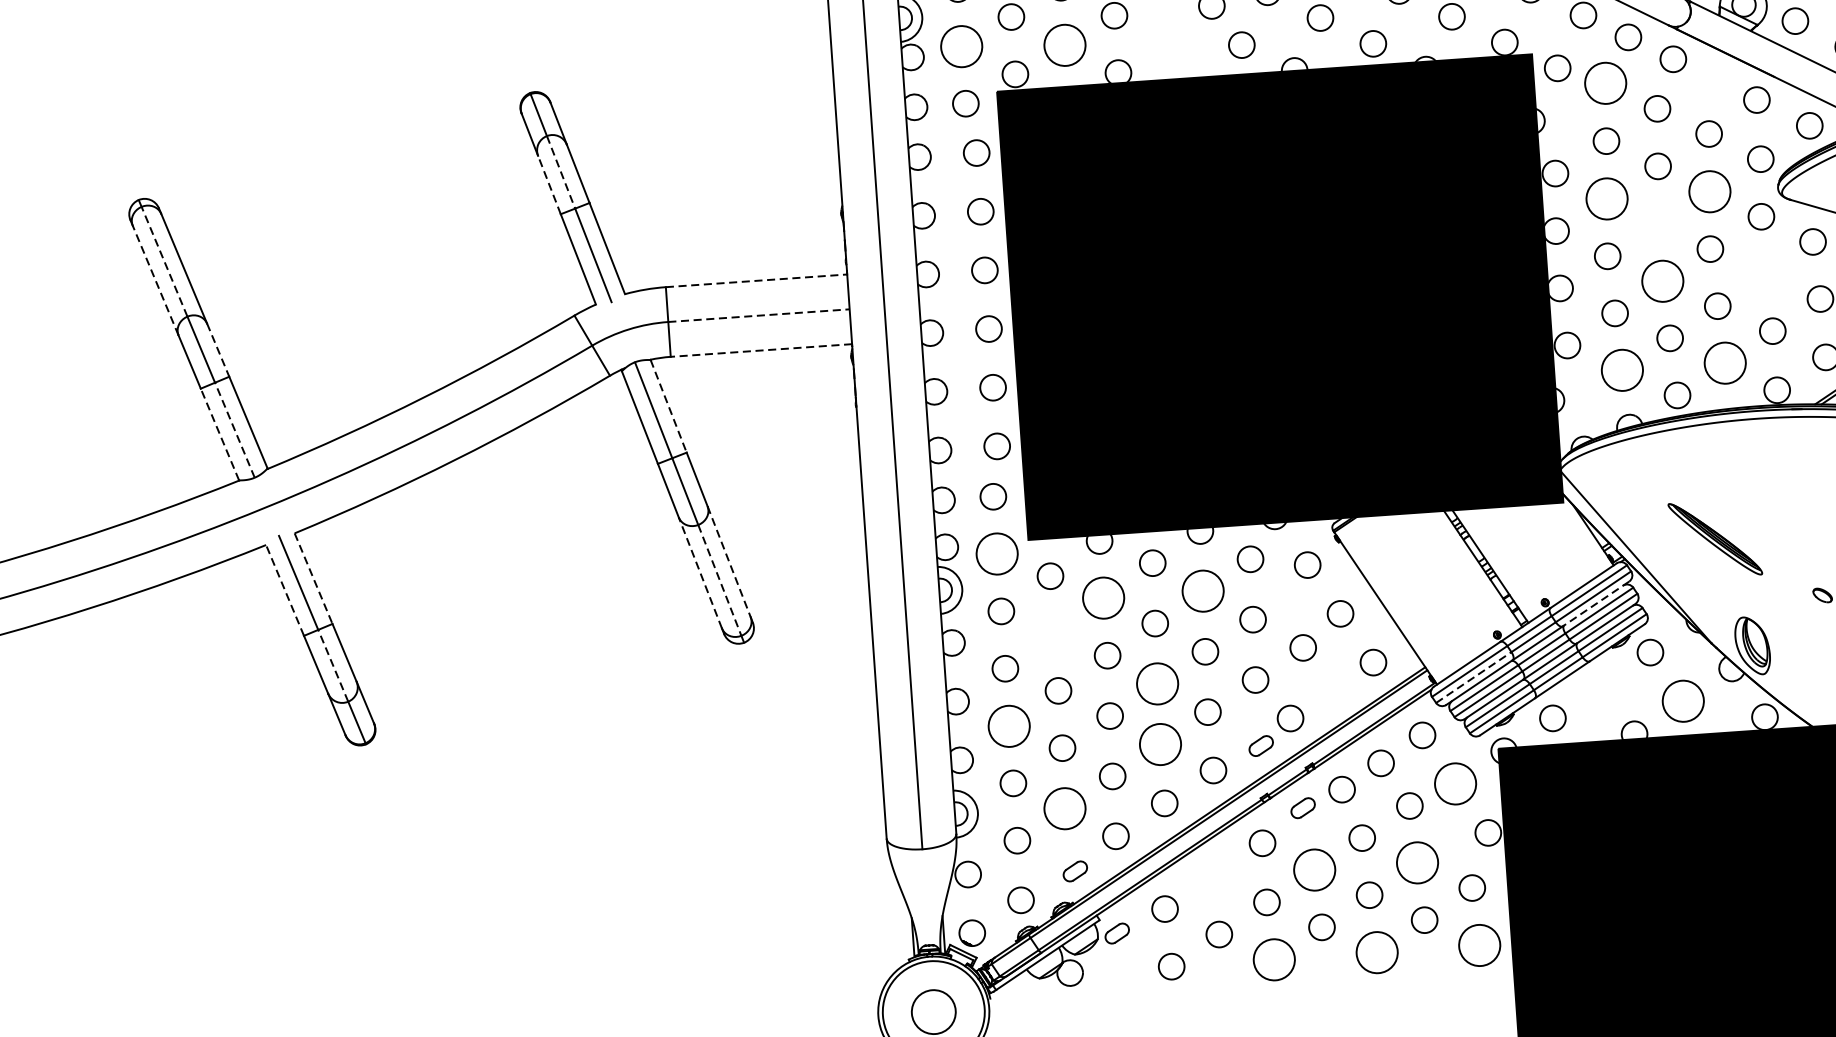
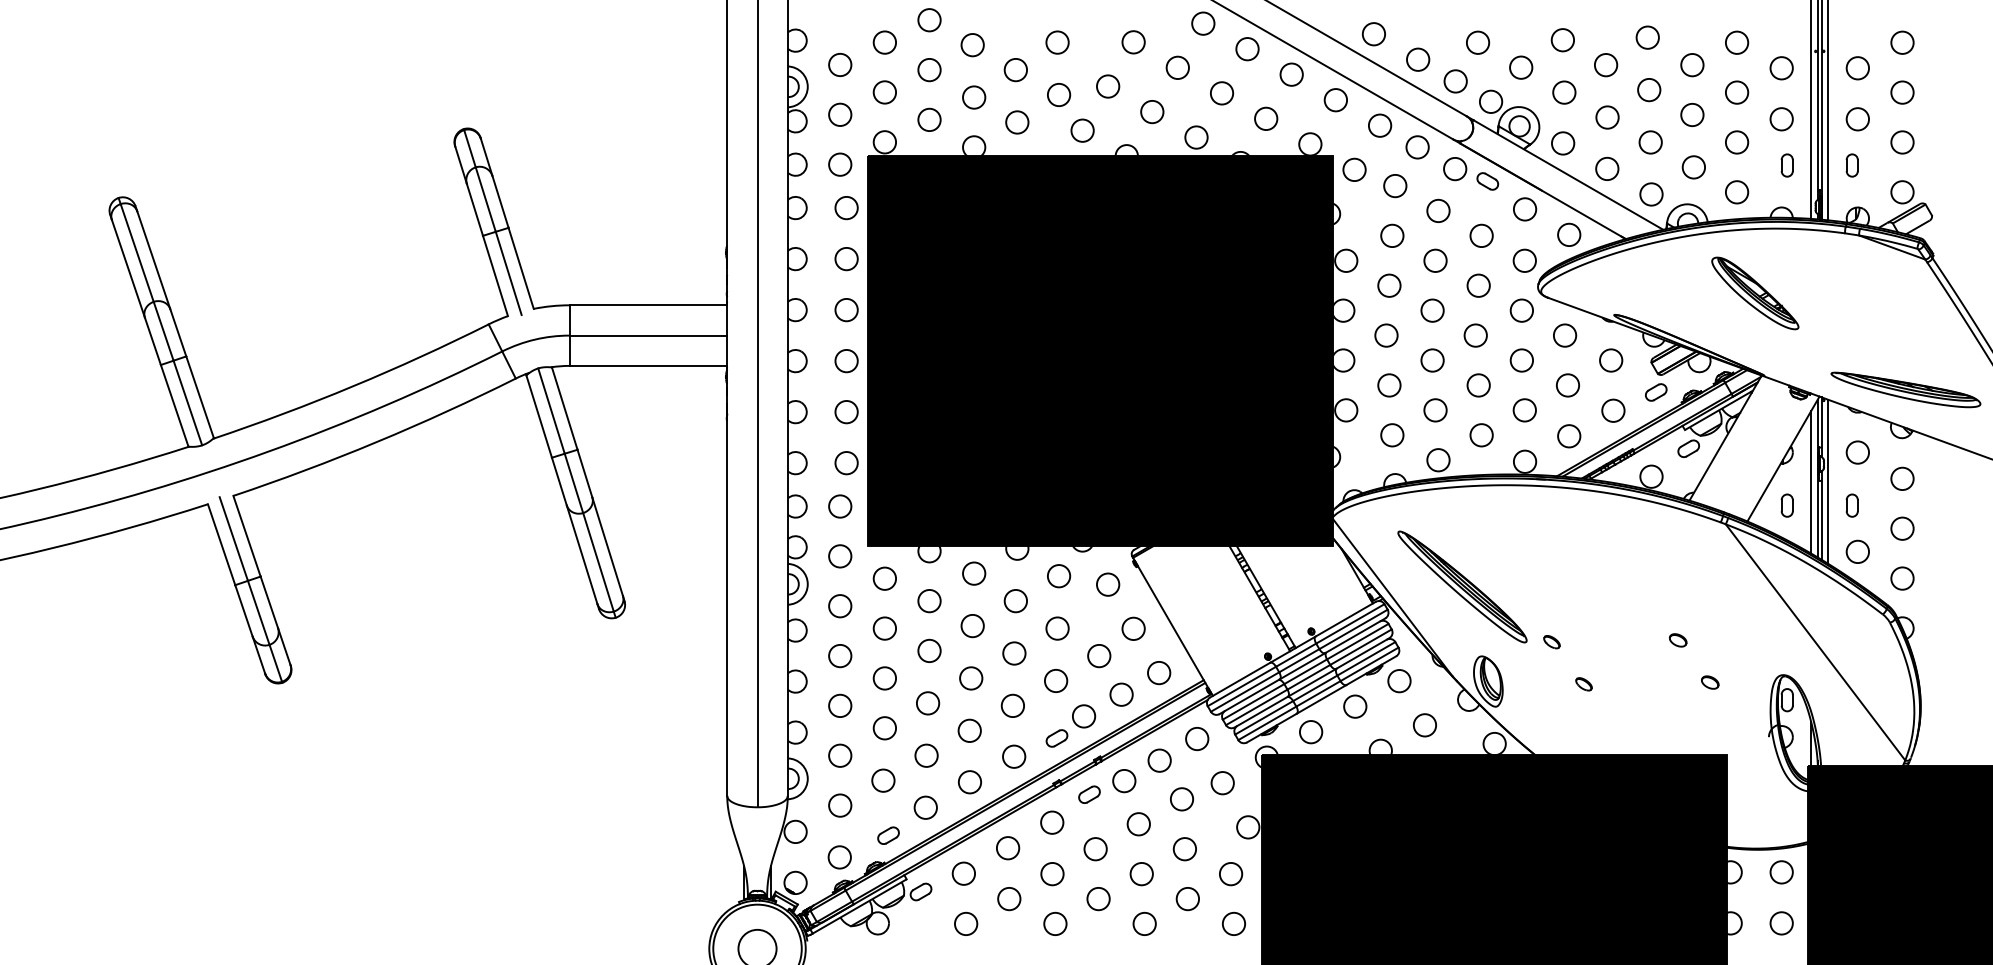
circle: (1166, 40) -> (1017, 122), added
circle: (1064, 44) -> (929, 119), size x0.62
circle: (962, 45) -> (840, 114), size x0.62
part: (1711, 70) -> (1487, 181), added
circle: (1606, 84) -> (1395, 186), size x0.62
line: (560, 172) -> (485, 199), dashed -> solid
line: (548, 184) -> (474, 209), dashed -> solid
circle: (1709, 191) -> (1478, 285), size x0.62
circle: (1607, 198) -> (1389, 285), size x0.62
circle: (1658, 223) -> (1432, 310), added
line: (164, 261) -> (137, 252), dashed -> solid
circle: (1764, 274) -> (1521, 360), added
line: (155, 280) -> (128, 268), dashed -> solid
line: (756, 281) -> (648, 305), dashed -> solid
circle: (1662, 281) -> (1432, 360), size x0.62
line: (759, 315) -> (648, 335), dashed -> solid
line: (218, 349) -> (178, 332), dashed -> solid
line: (761, 350) -> (648, 365), dashed -> solid
circle: (1725, 363) -> (1481, 435), size x0.62
circle: (1622, 370) -> (1392, 435), size x0.62
line: (668, 407) -> (564, 409), dashed -> solid
line: (234, 430) -> (187, 403), dashed -> solid
line: (219, 434) -> (174, 405), dashed -> solid
part: (1715, 538) -> (1462, 586), size x1.67
circle: (997, 554) -> (840, 556), size x0.62
line: (728, 561) -> (607, 546), dashed -> solid
line: (700, 572) -> (582, 554), dashed -> solid
line: (314, 578) -> (247, 536), dashed -> solid
line: (719, 580) -> (598, 562), dashed -> solid
line: (284, 590) -> (221, 544), dashed -> solid
circle: (1202, 591) -> (1015, 601), size x0.62
circle: (1103, 598) -> (929, 601), size x0.62
line: (1596, 603) -> (1355, 635), dashed -> solid
circle: (1054, 633) -> (884, 628), added
line: (332, 665) -> (258, 612), dashed -> solid
line: (1474, 676) -> (1245, 691), dashed -> solid
circle: (1158, 683) -> (971, 678), size x0.62
circle: (1601, 685) -> (1355, 706), added
circle: (1331, 690) -> (1121, 694), added
circle: (1682, 701) -> (1424, 725), size x0.62
circle: (1009, 725) -> (840, 705), size x0.62
circle: (1159, 743) -> (969, 730), size x0.62
circle: (1455, 784) -> (1222, 783), size x0.62
circle: (1065, 808) -> (883, 780), size x0.62
circle: (1416, 863) -> (1184, 849), size x0.62
circle: (1314, 870) -> (1095, 849), size x0.62
circle: (1214, 876) -> (1008, 848), added
circle: (1479, 944) -> (1233, 923), size x0.62
circle: (1376, 951) -> (1144, 923), size x0.62
circle: (1274, 958) -> (1055, 923), size x0.62

